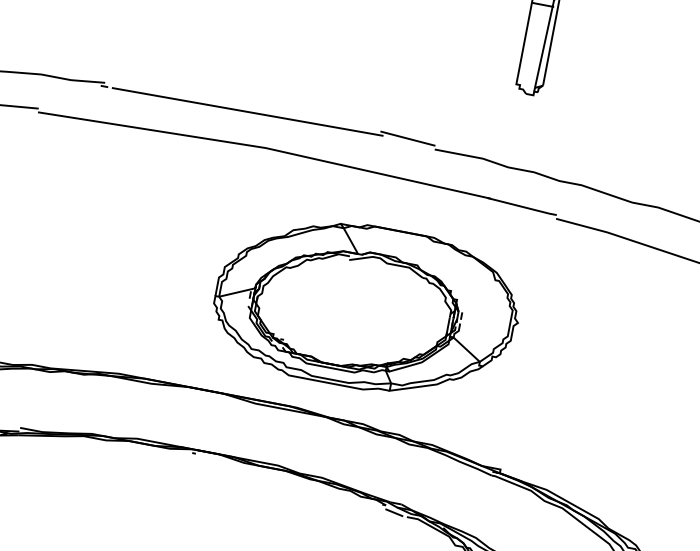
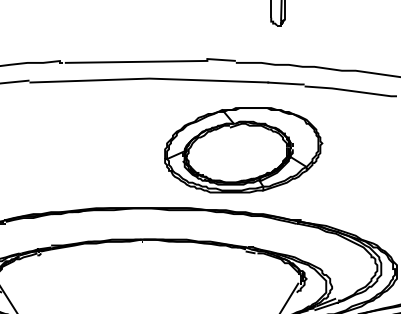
part: (366, 307) -> (243, 150), moved

